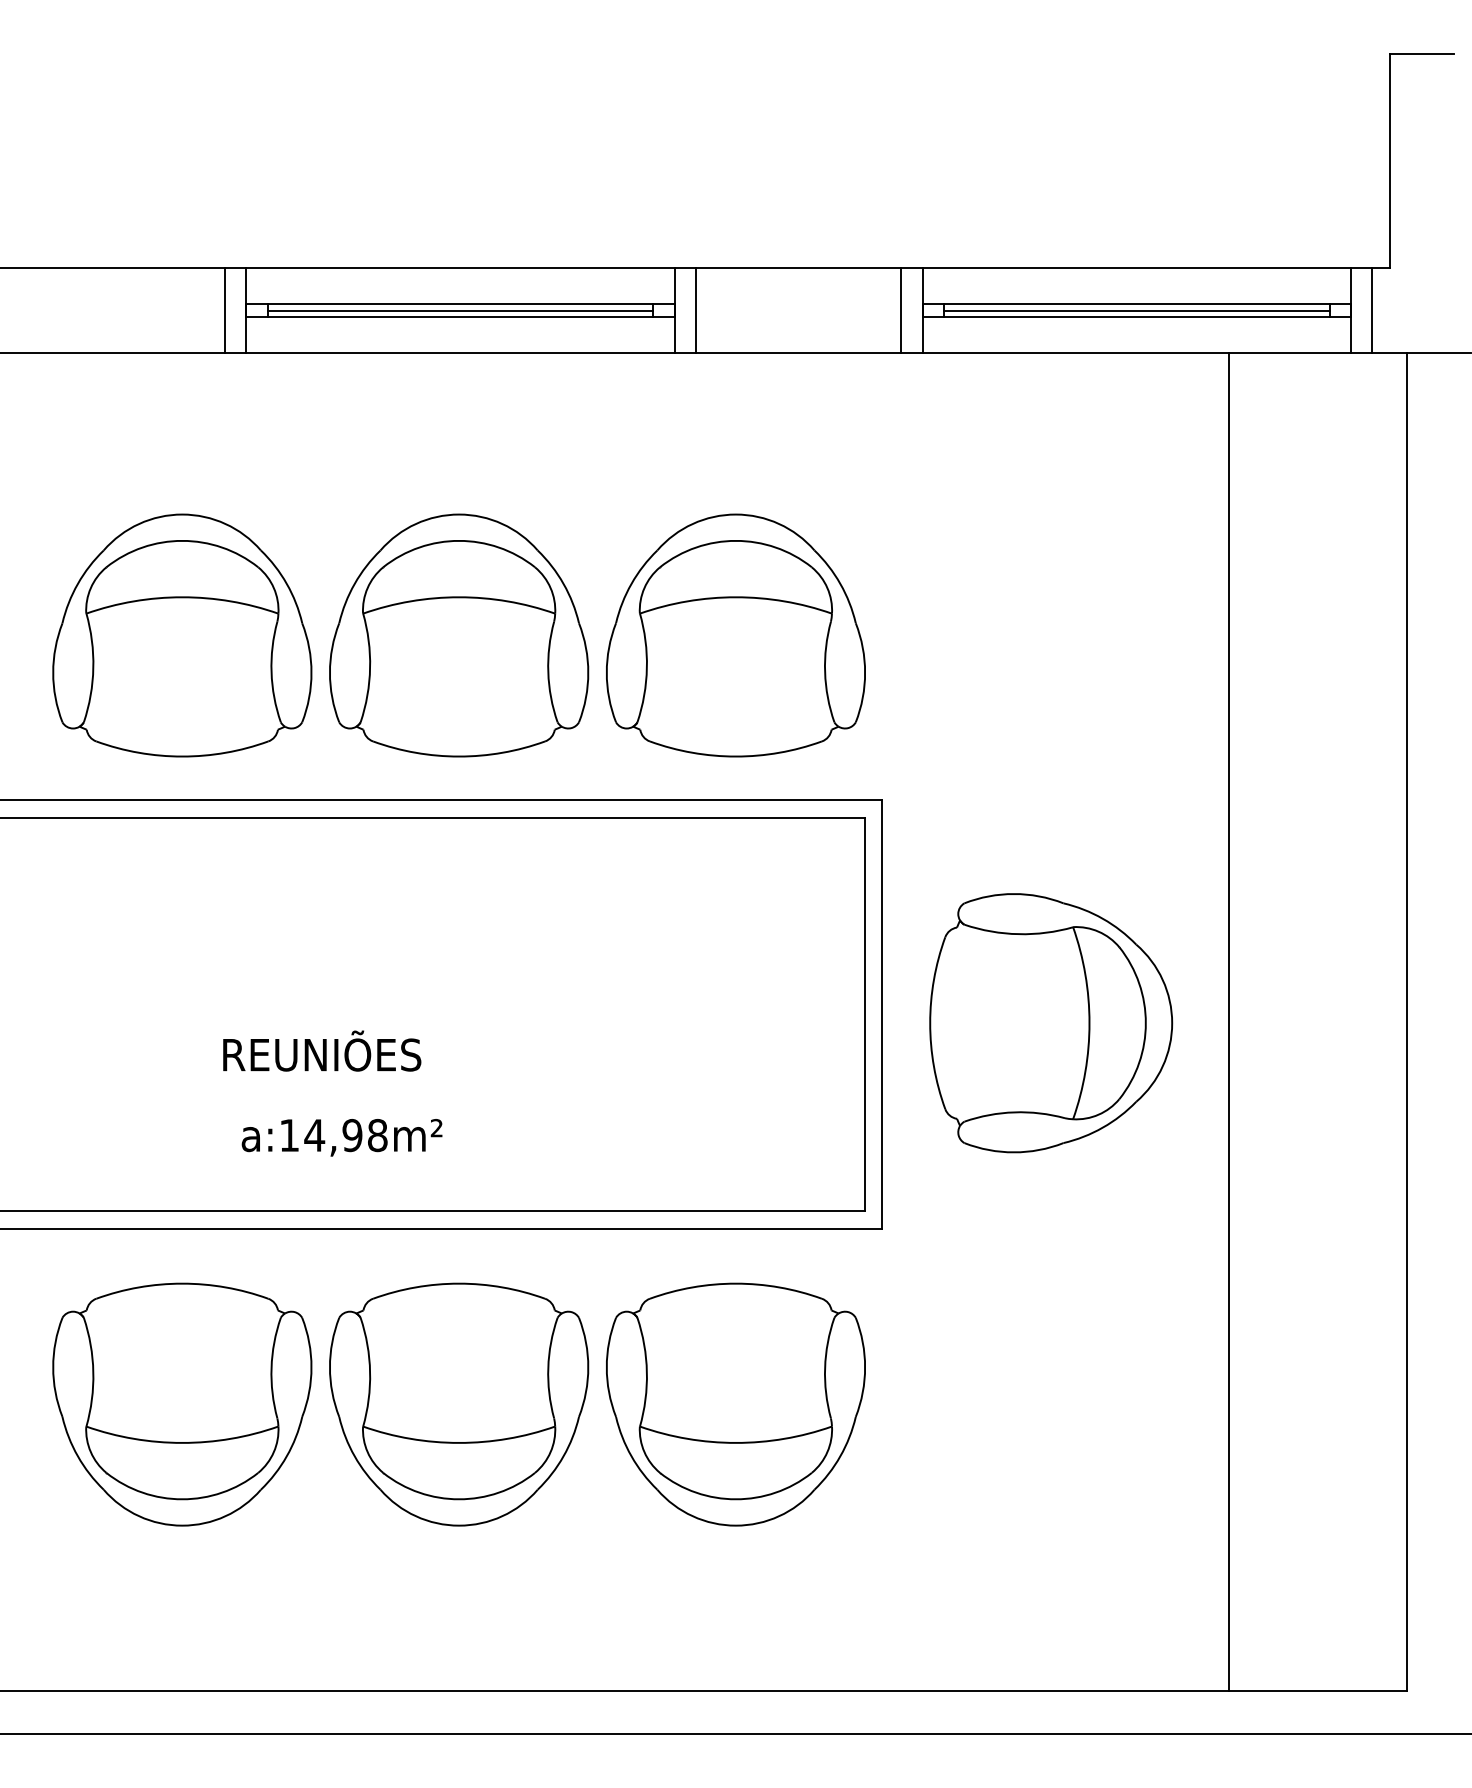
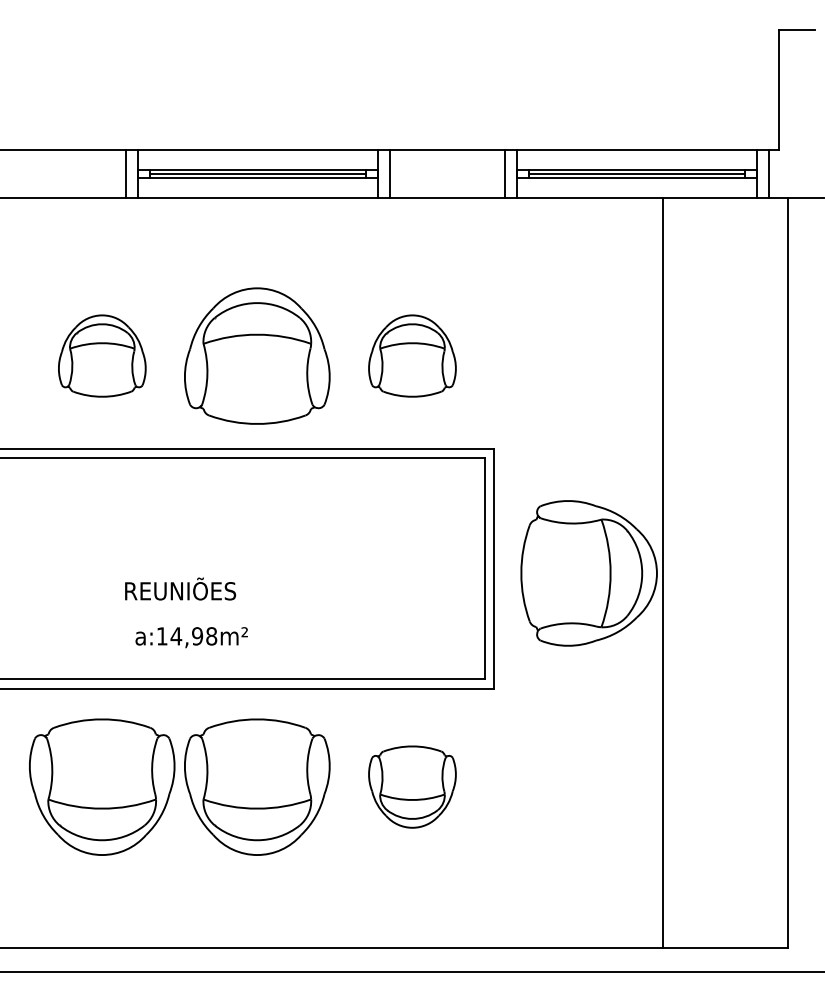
part: (182, 634) -> (102, 355), size x0.6
part: (736, 634) -> (412, 355), size x0.6
line: (1228, 1021) -> (662, 572), moved
part: (736, 1403) -> (412, 786), size x0.6

